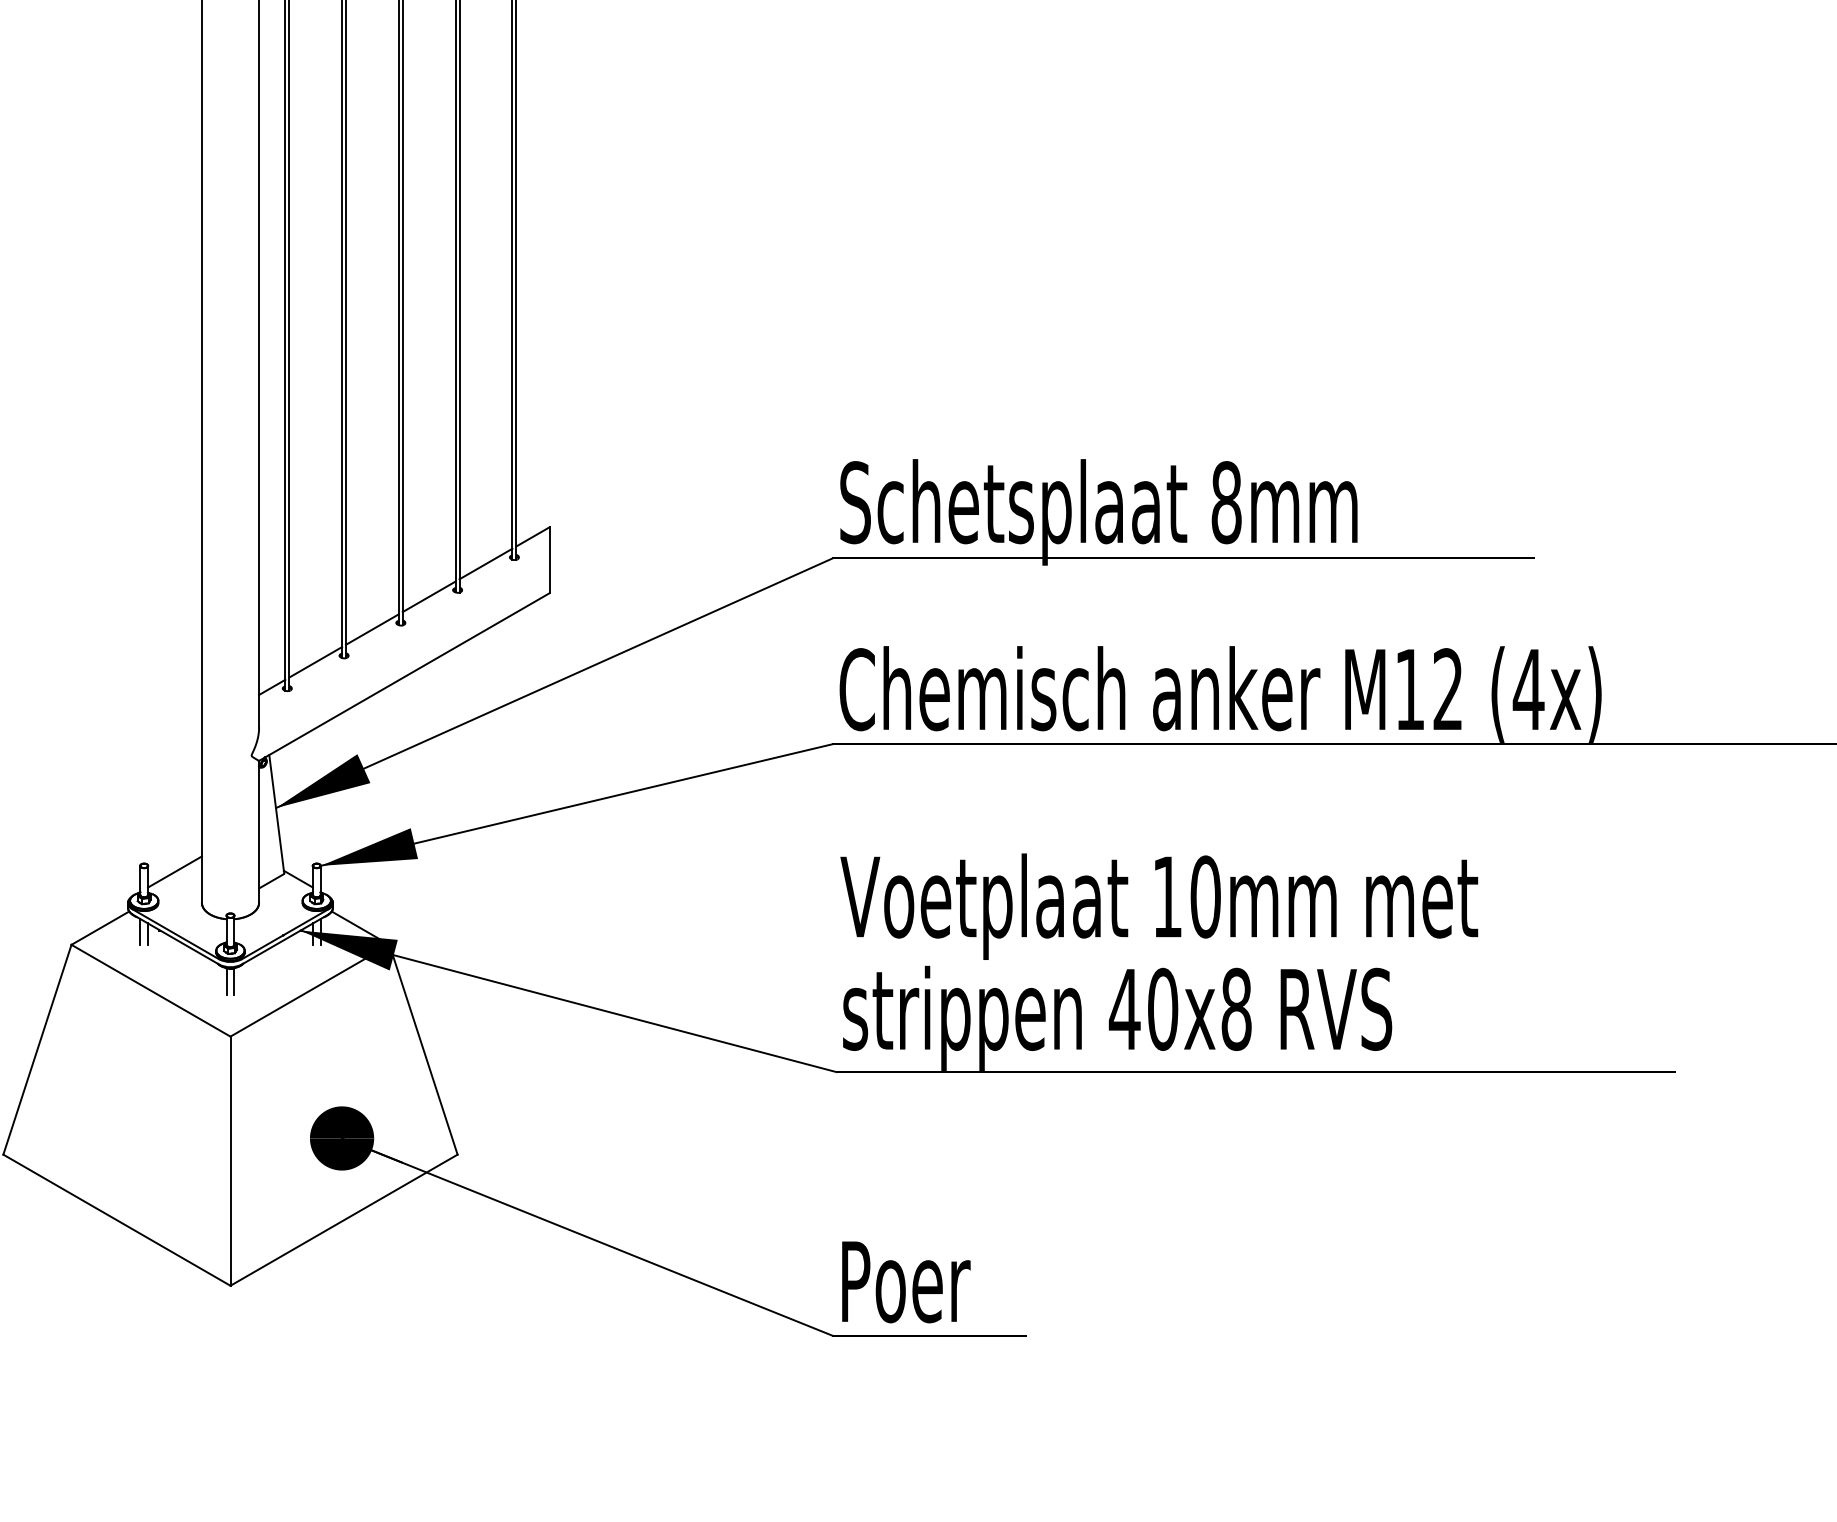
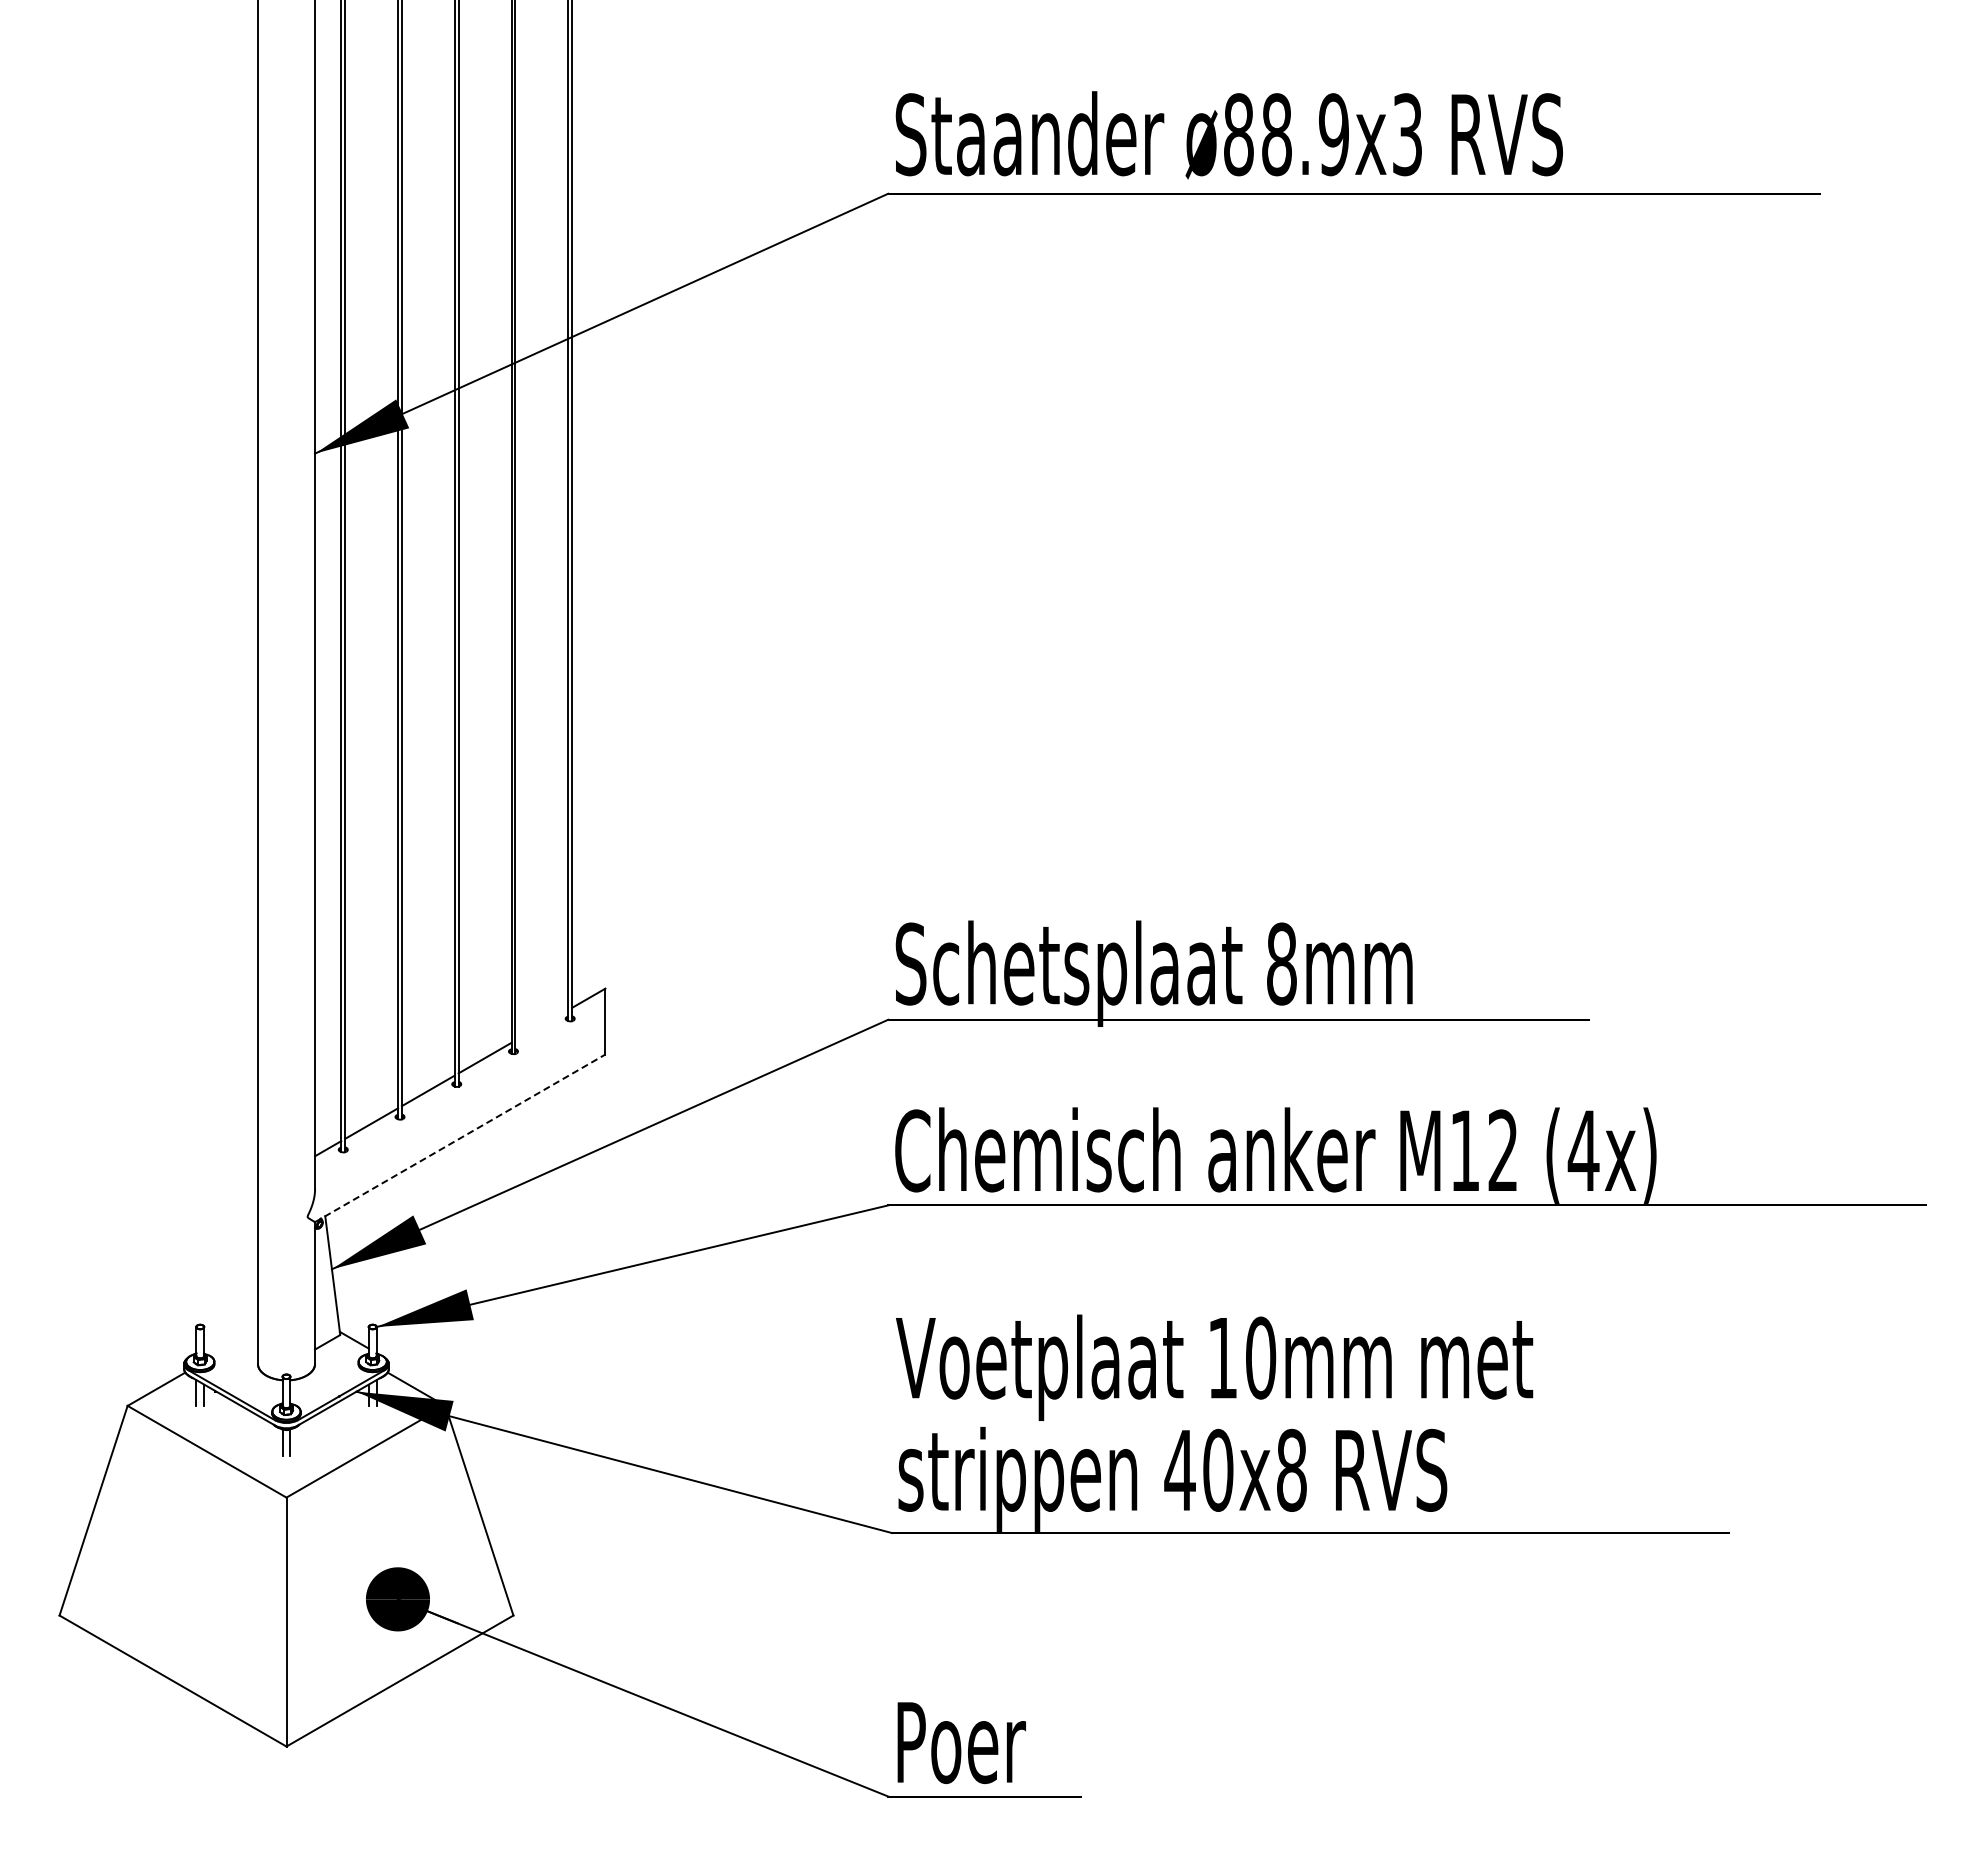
line: (485, 564) -> (541, 1025), removed
line: (404, 677) -> (460, 1138), solid -> dashed
line: (174, 871) -> (230, 1332), removed

